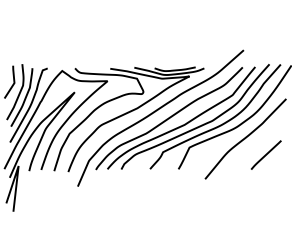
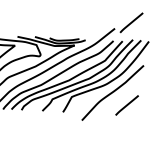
line: (265, 40) -> (131, 22), added

